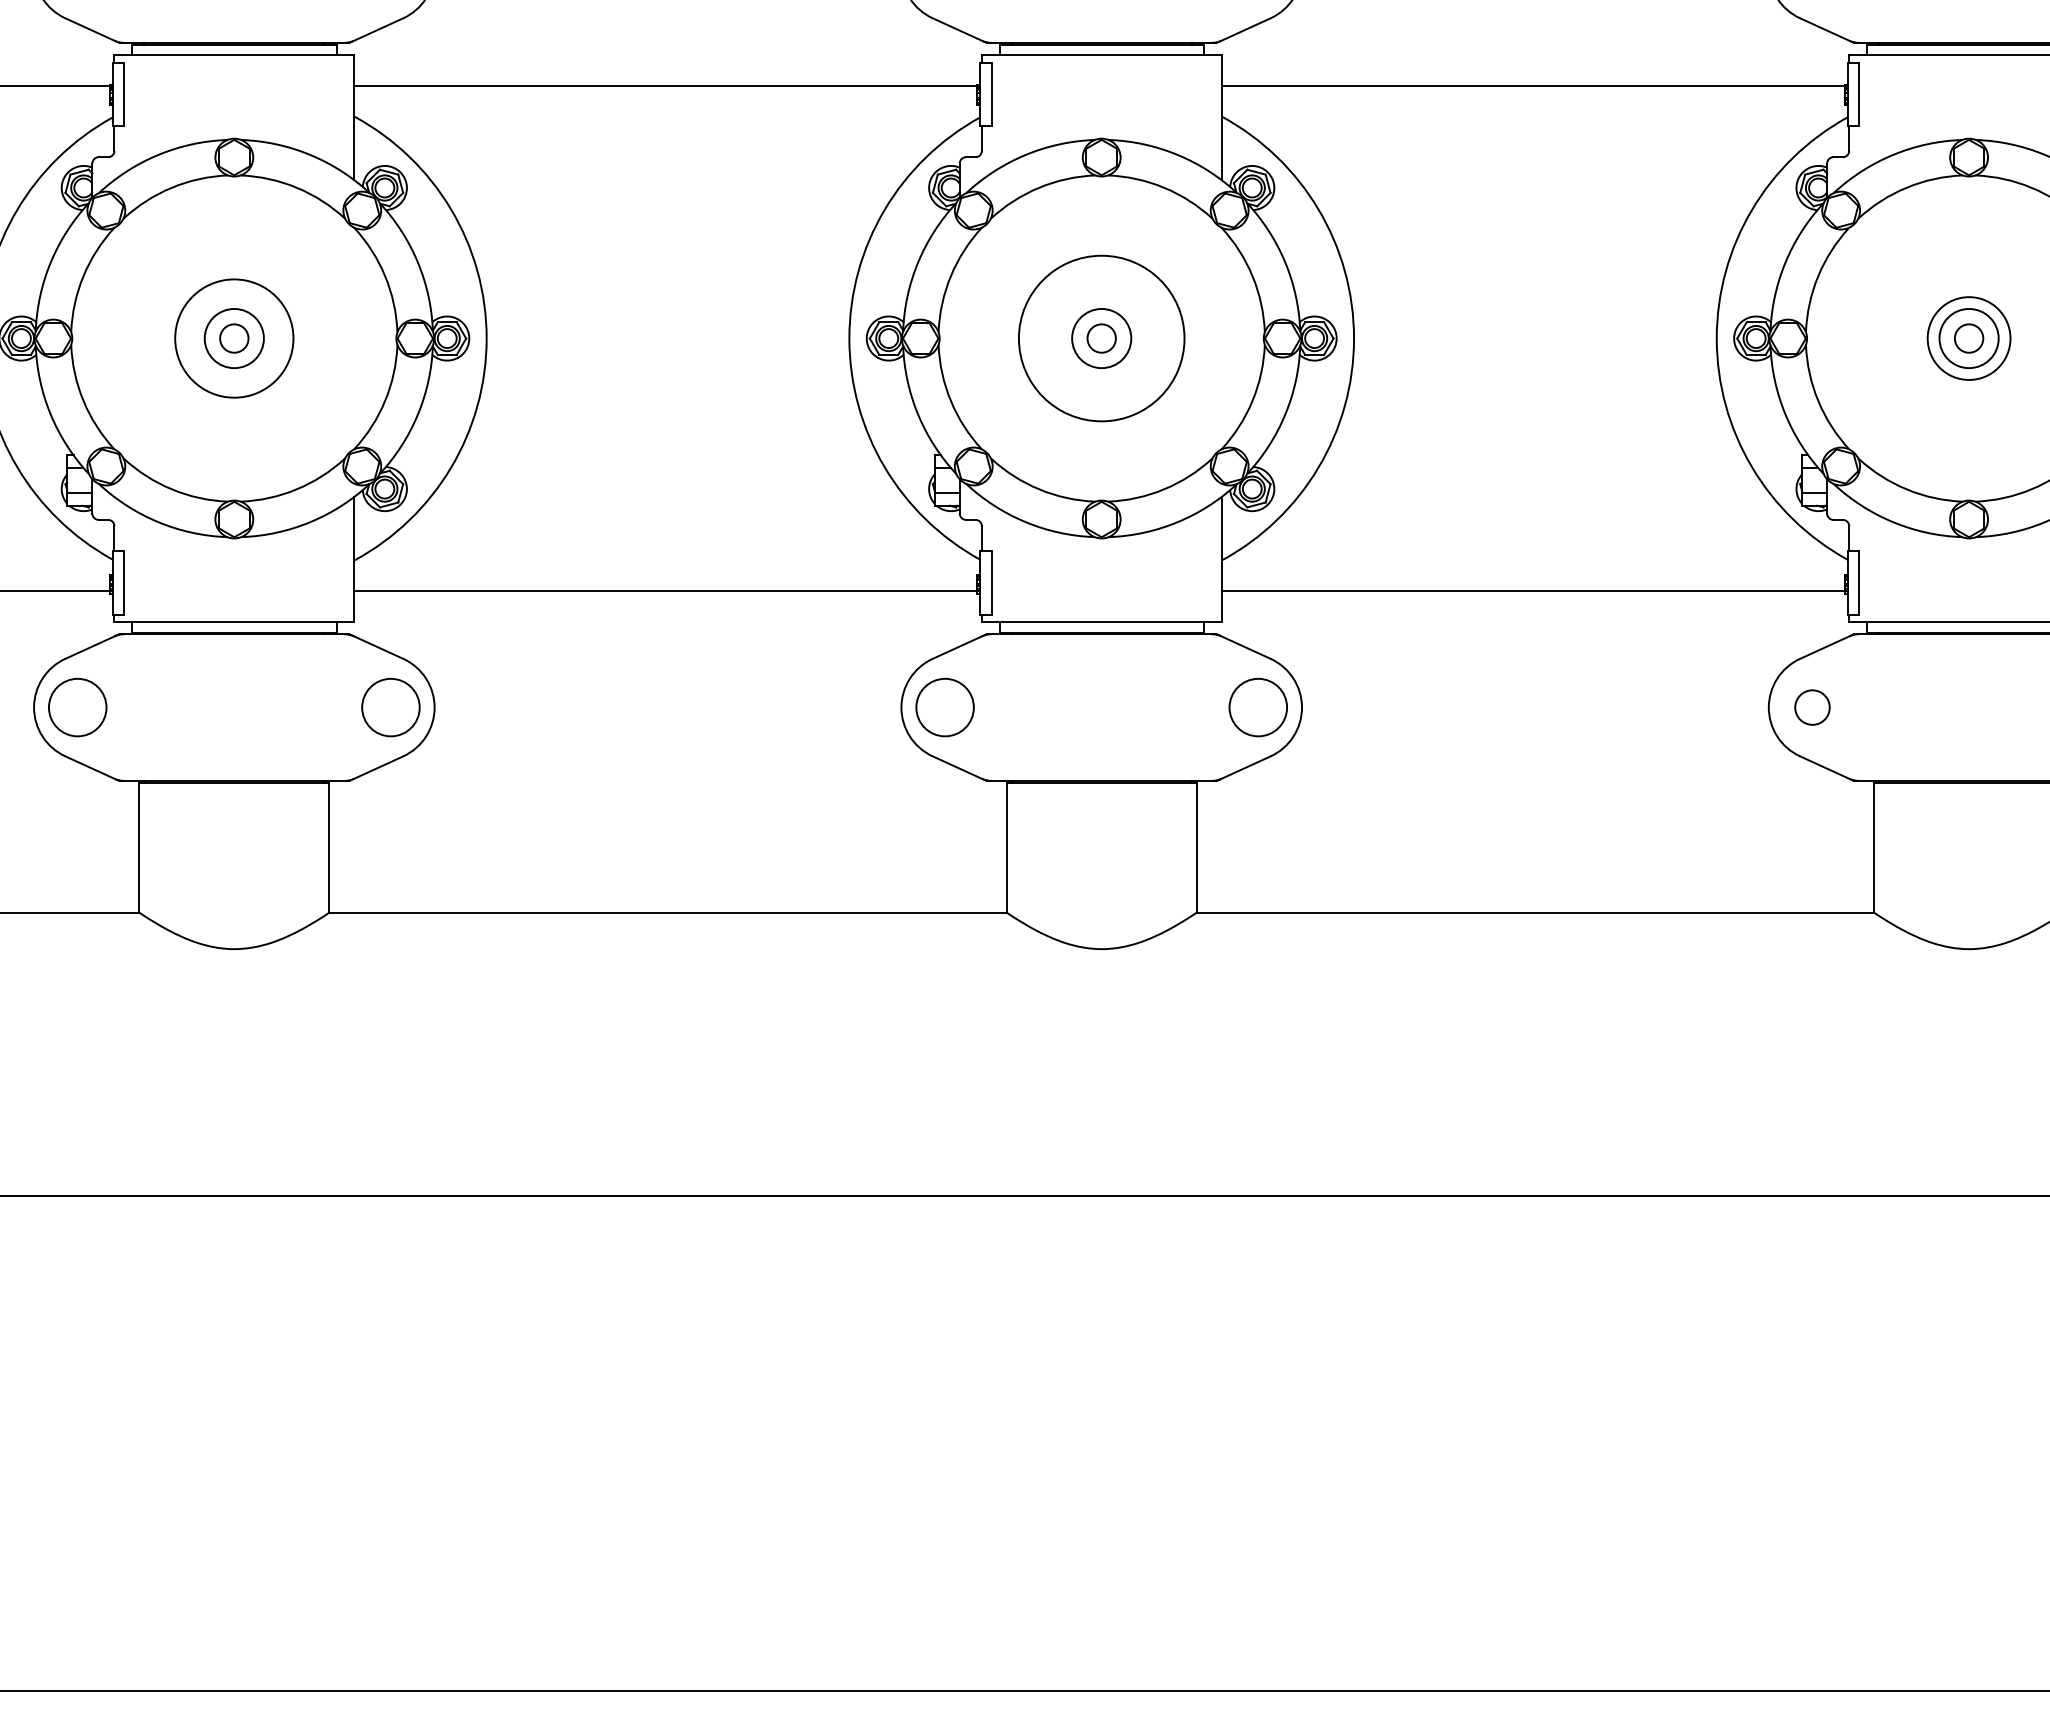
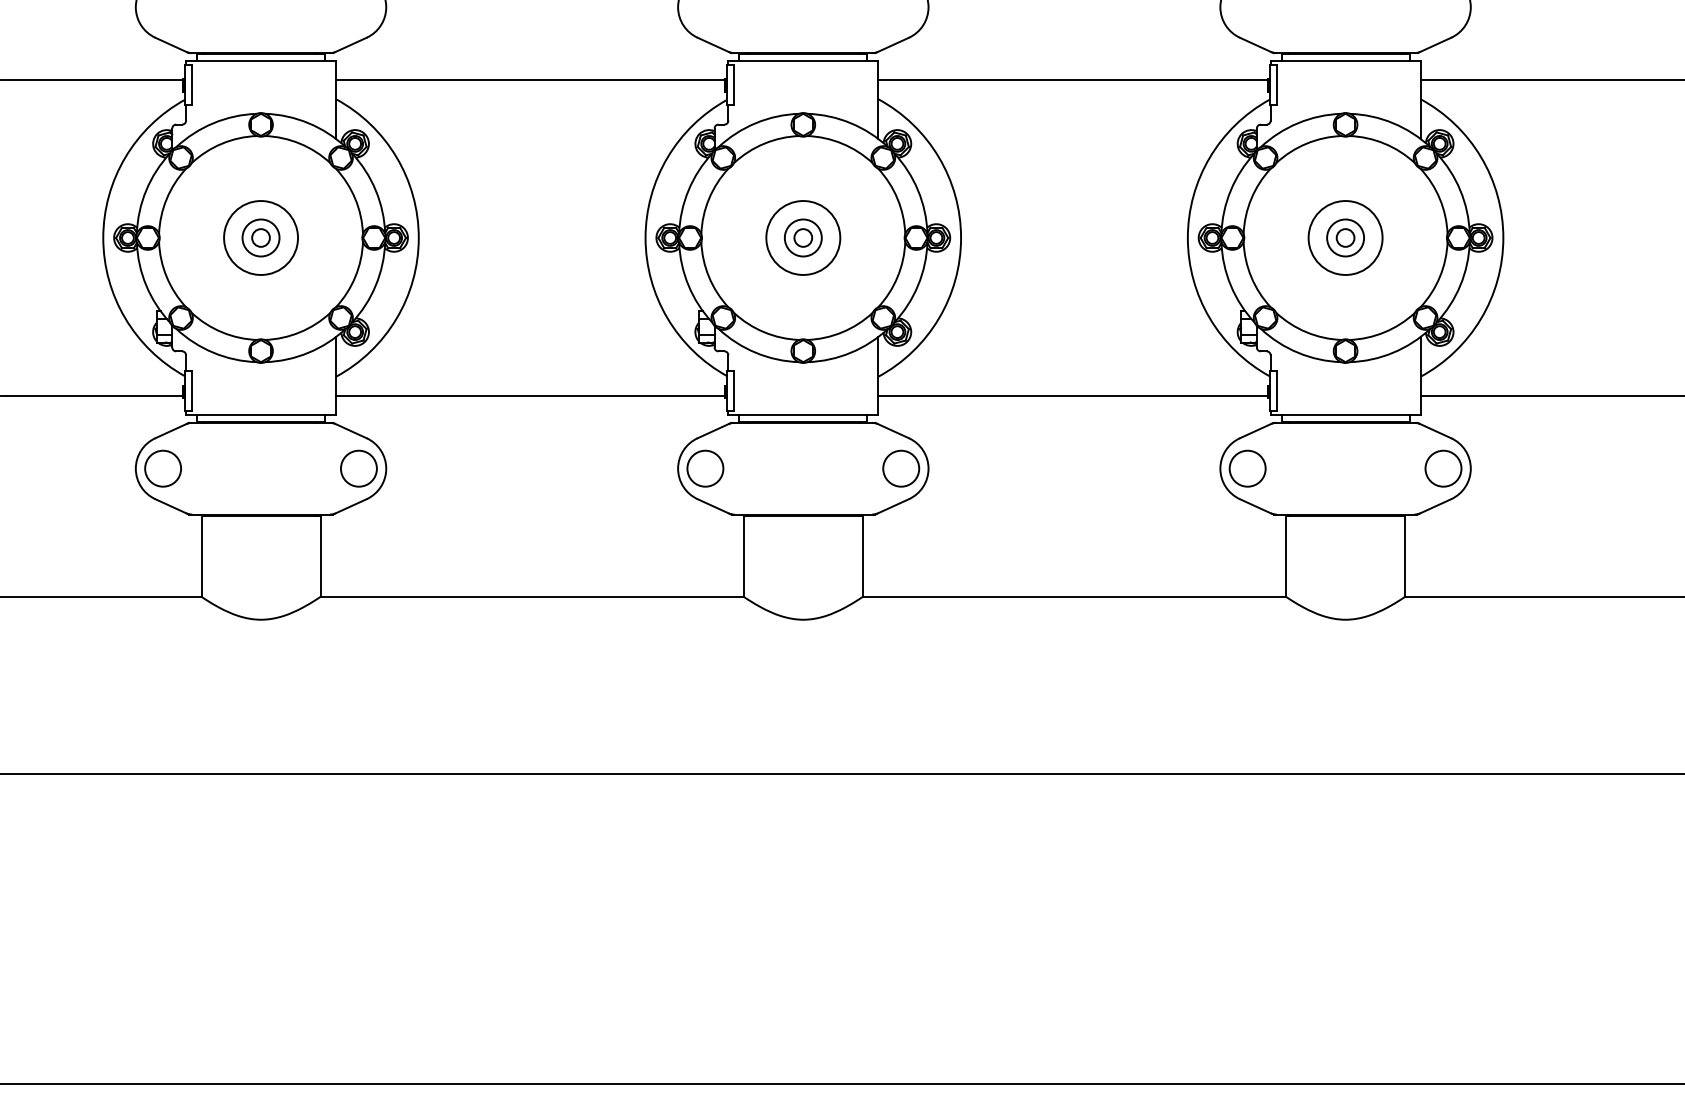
circle: (1101, 337) -> (803, 237), size x0.71
circle: (1968, 337) -> (1345, 237), size x1.43
circle: (1812, 707) -> (1247, 468), size x1.67

